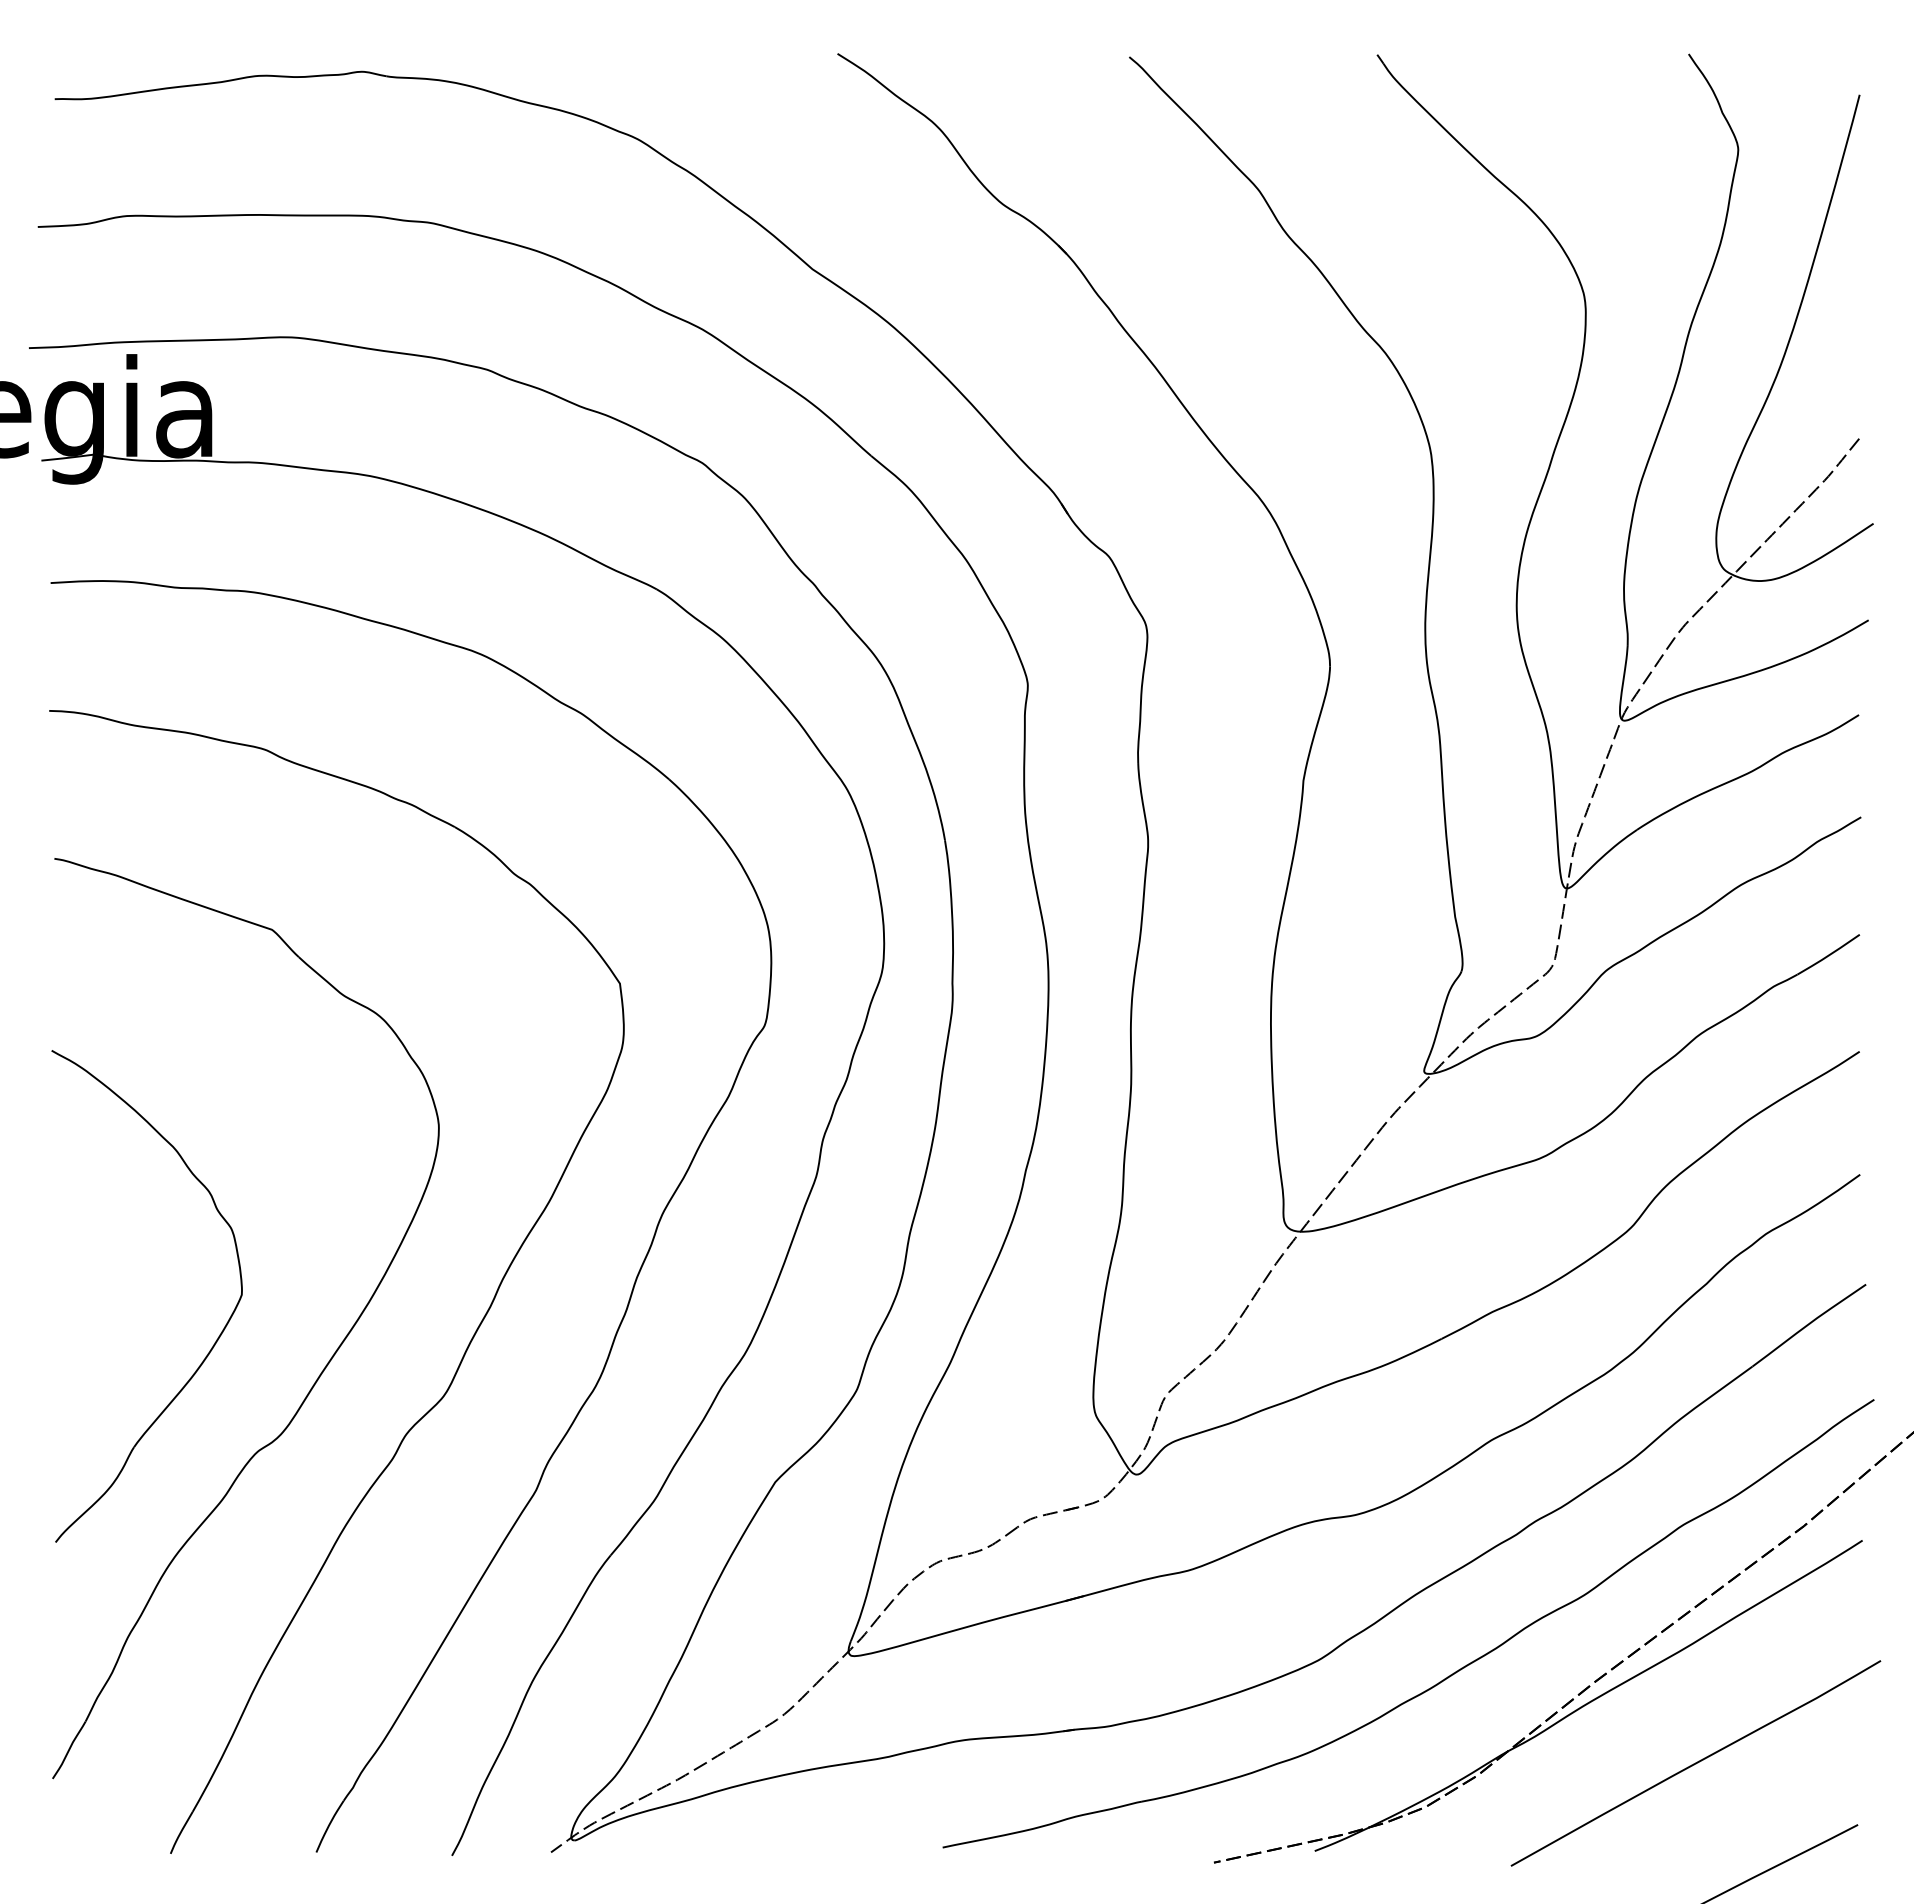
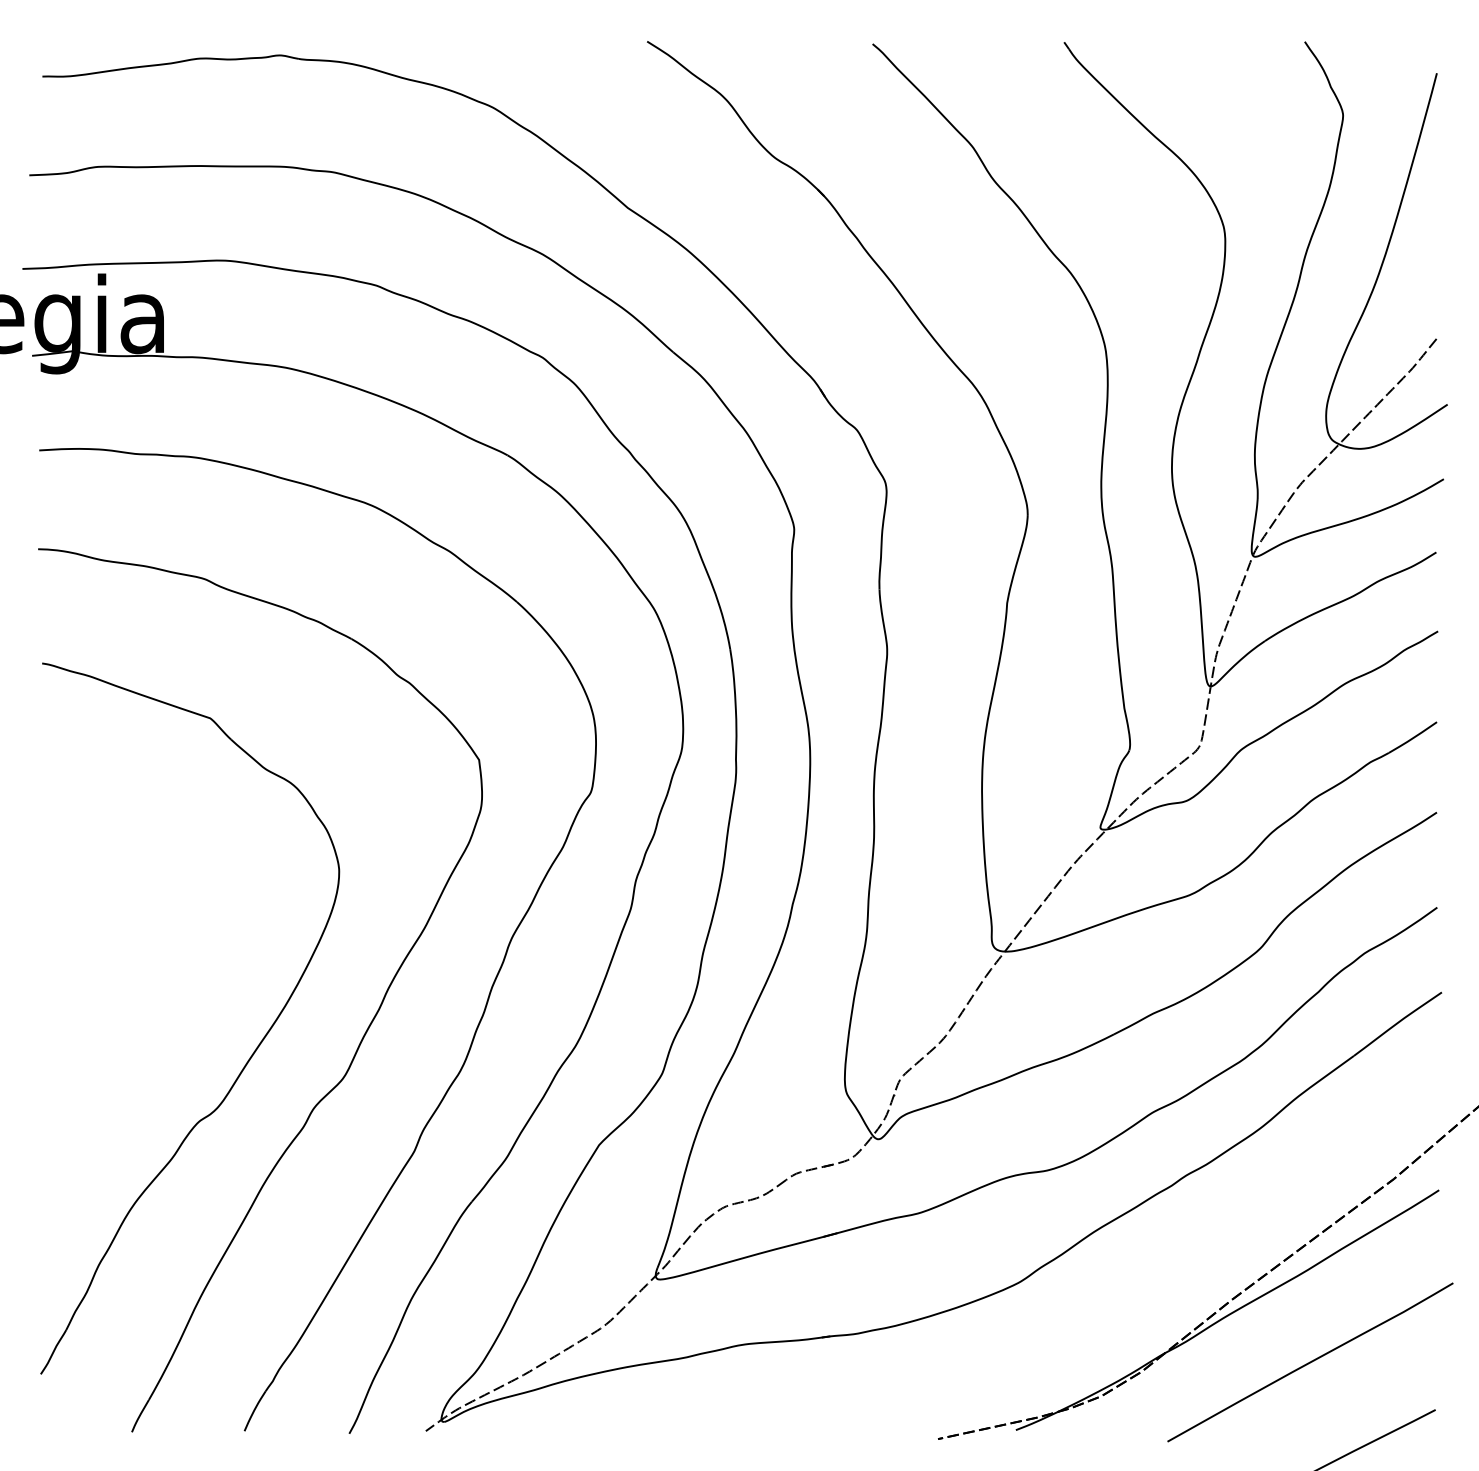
part: (215, 1340) -> (166, 1035), removed
part: (1446, 1676) -> (1117, 1295), removed

